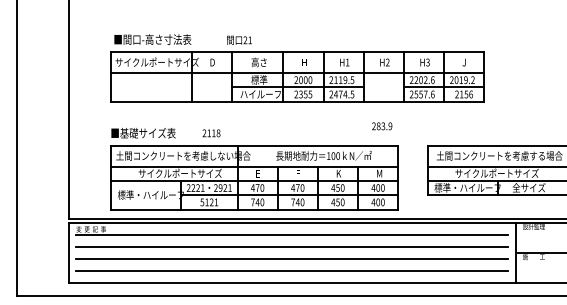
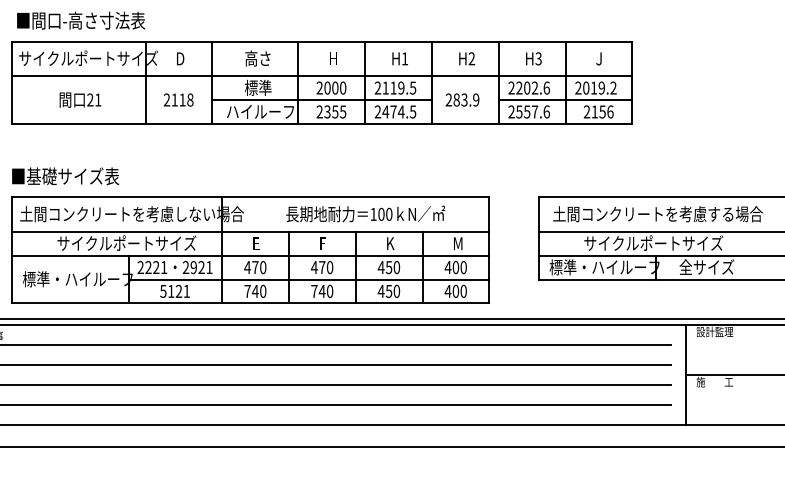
text: (239, 39) -> (80, 98), moved
text: (382, 126) -> (463, 100), moved
text: (211, 133) -> (178, 100), moved

